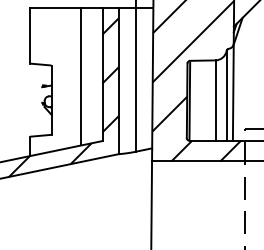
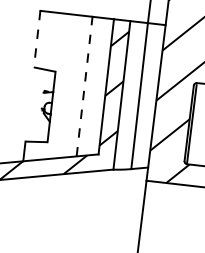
line: (30, 35) -> (37, 38), solid -> dashed
line: (81, 76) -> (84, 86), solid -> dashed

